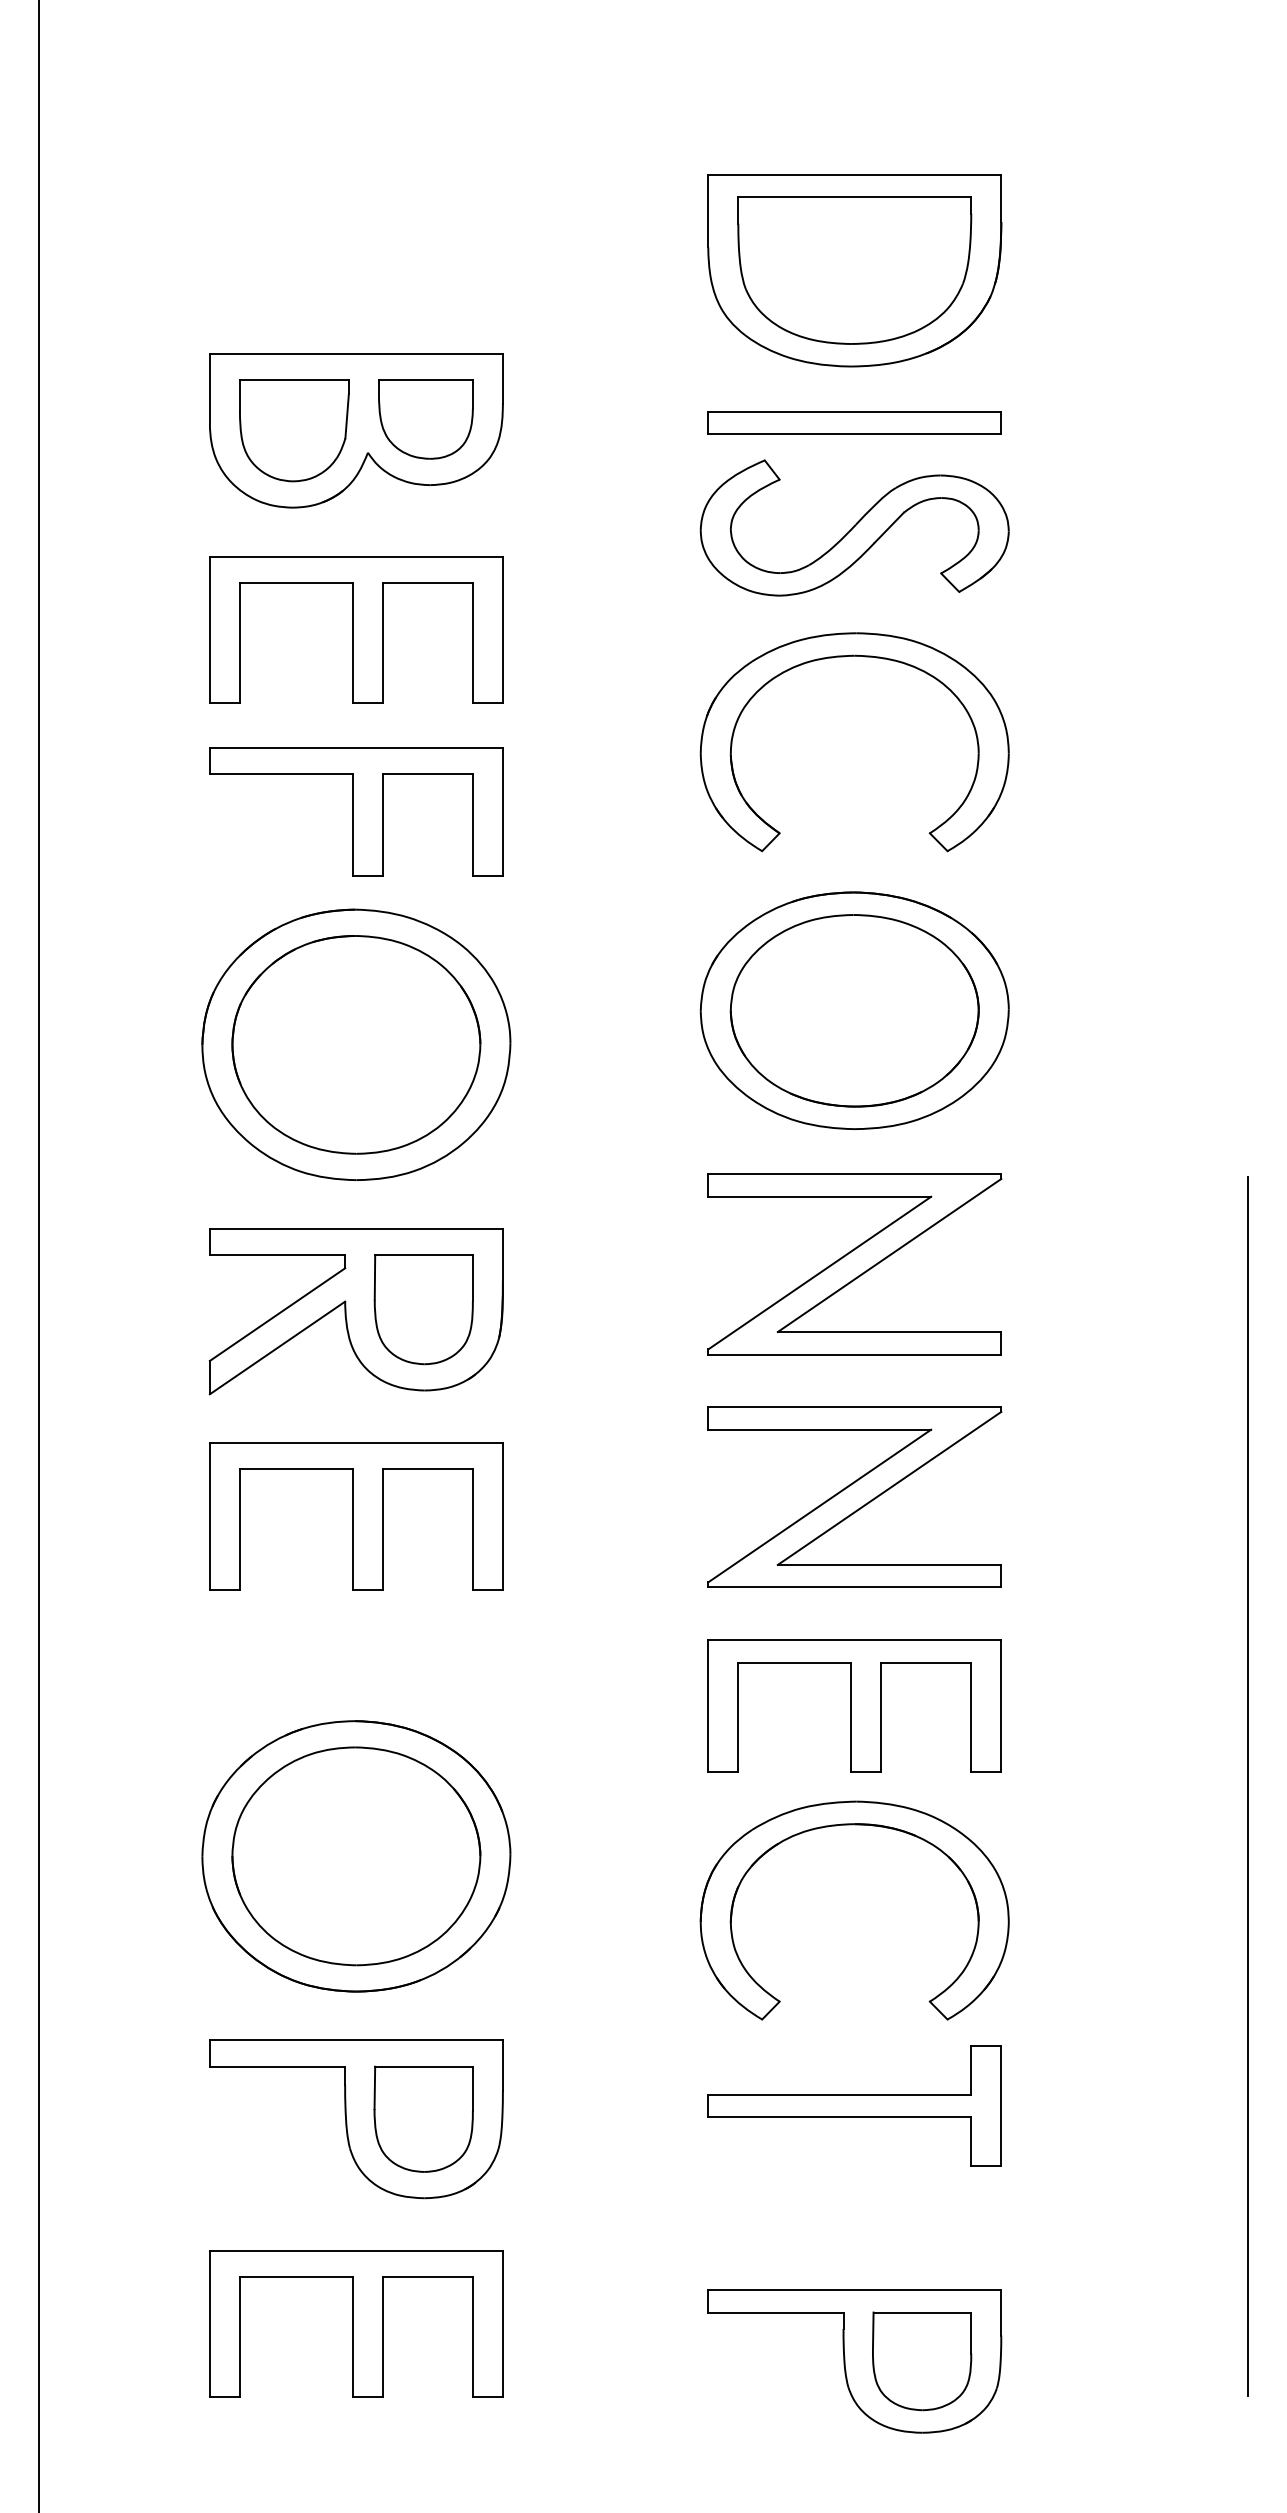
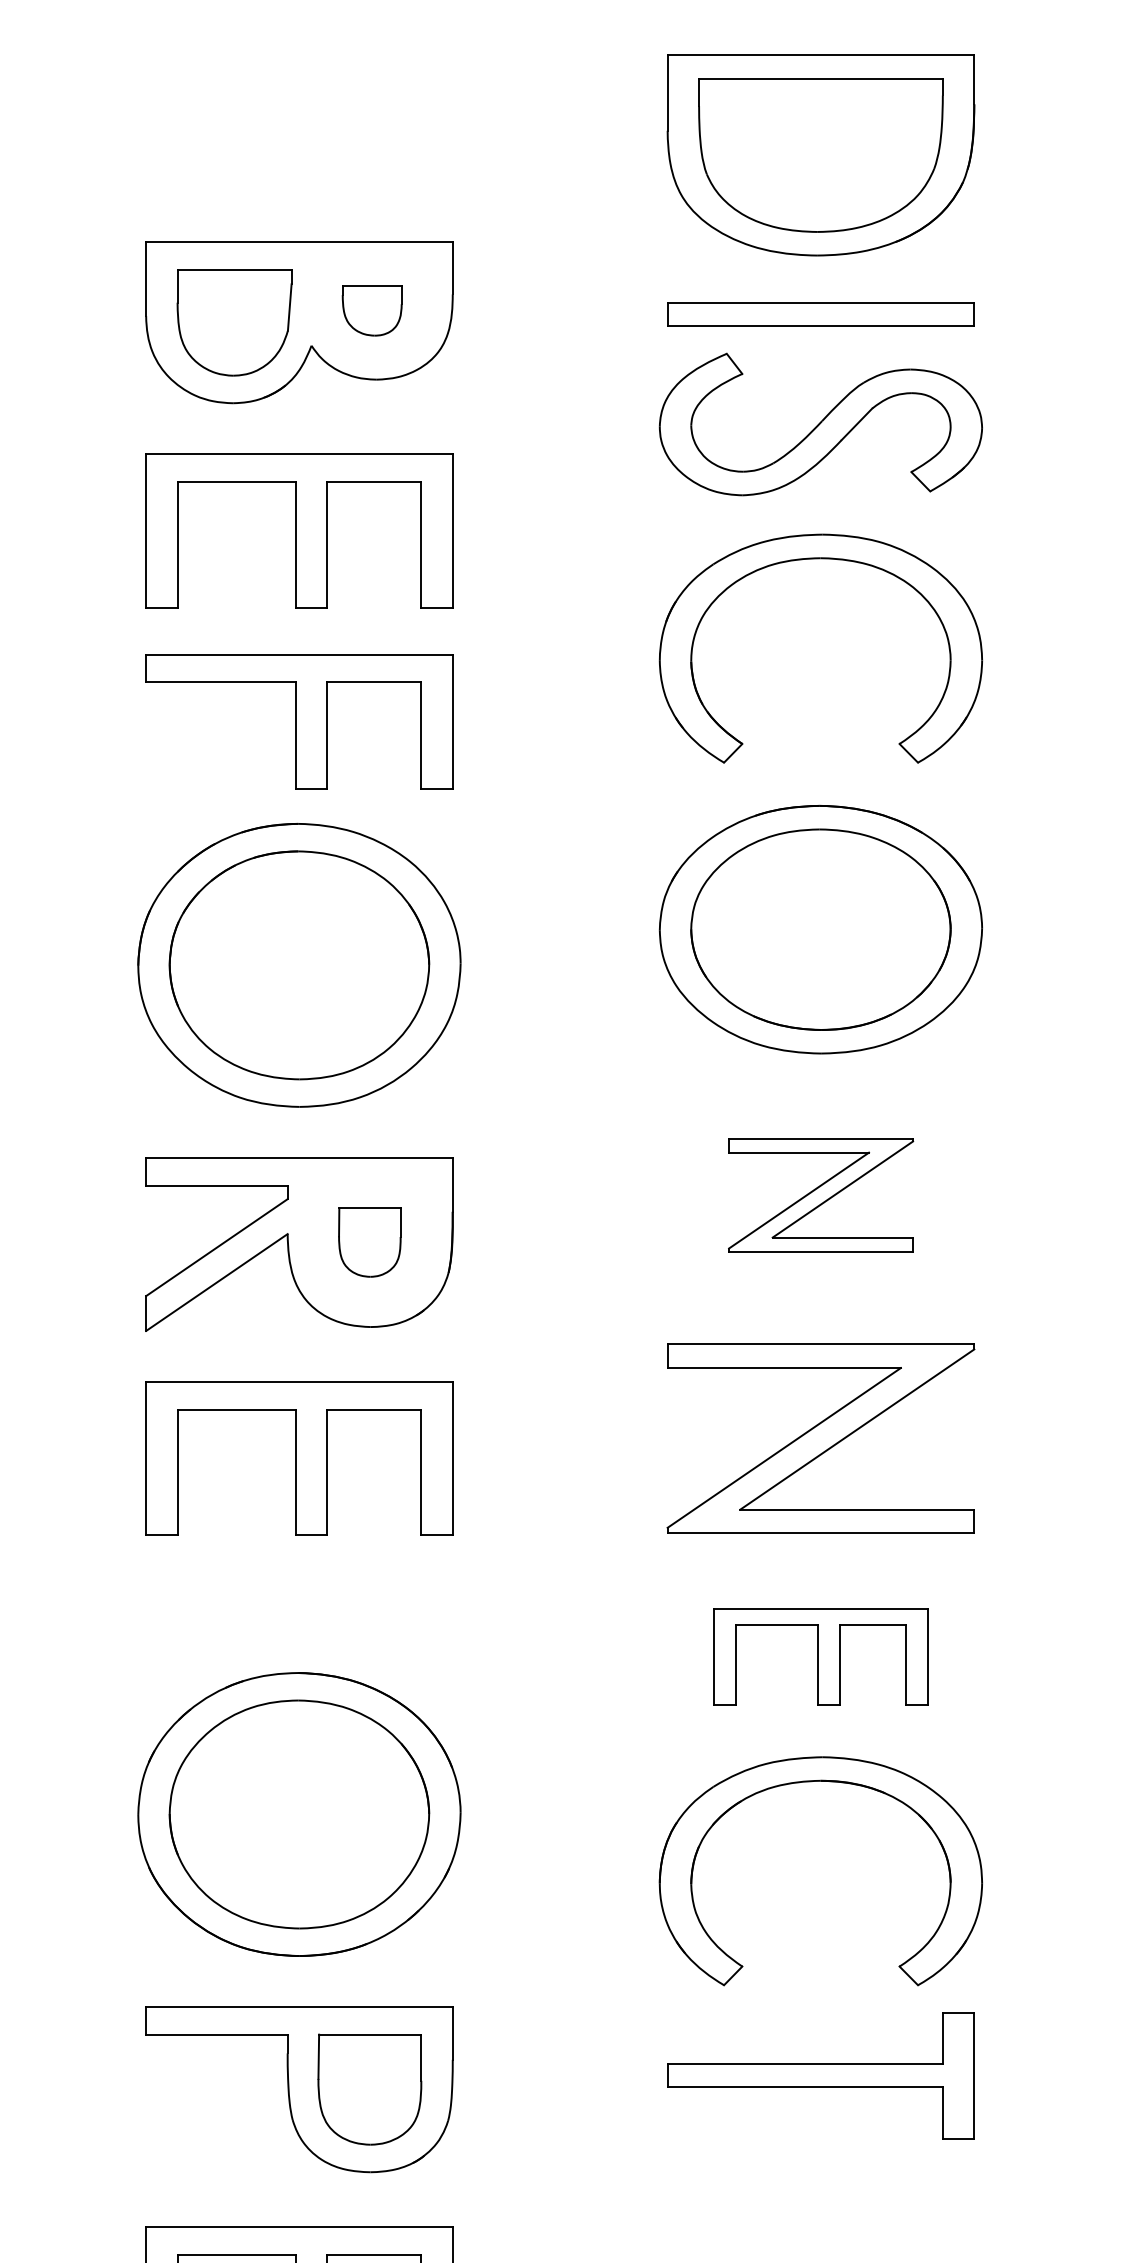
part: (425, 419) -> (371, 310), size x0.6
part: (854, 1264) -> (820, 1195), size x0.6
part: (423, 1309) -> (369, 1242), size x0.6
part: (854, 1705) -> (820, 1656), size x0.7

